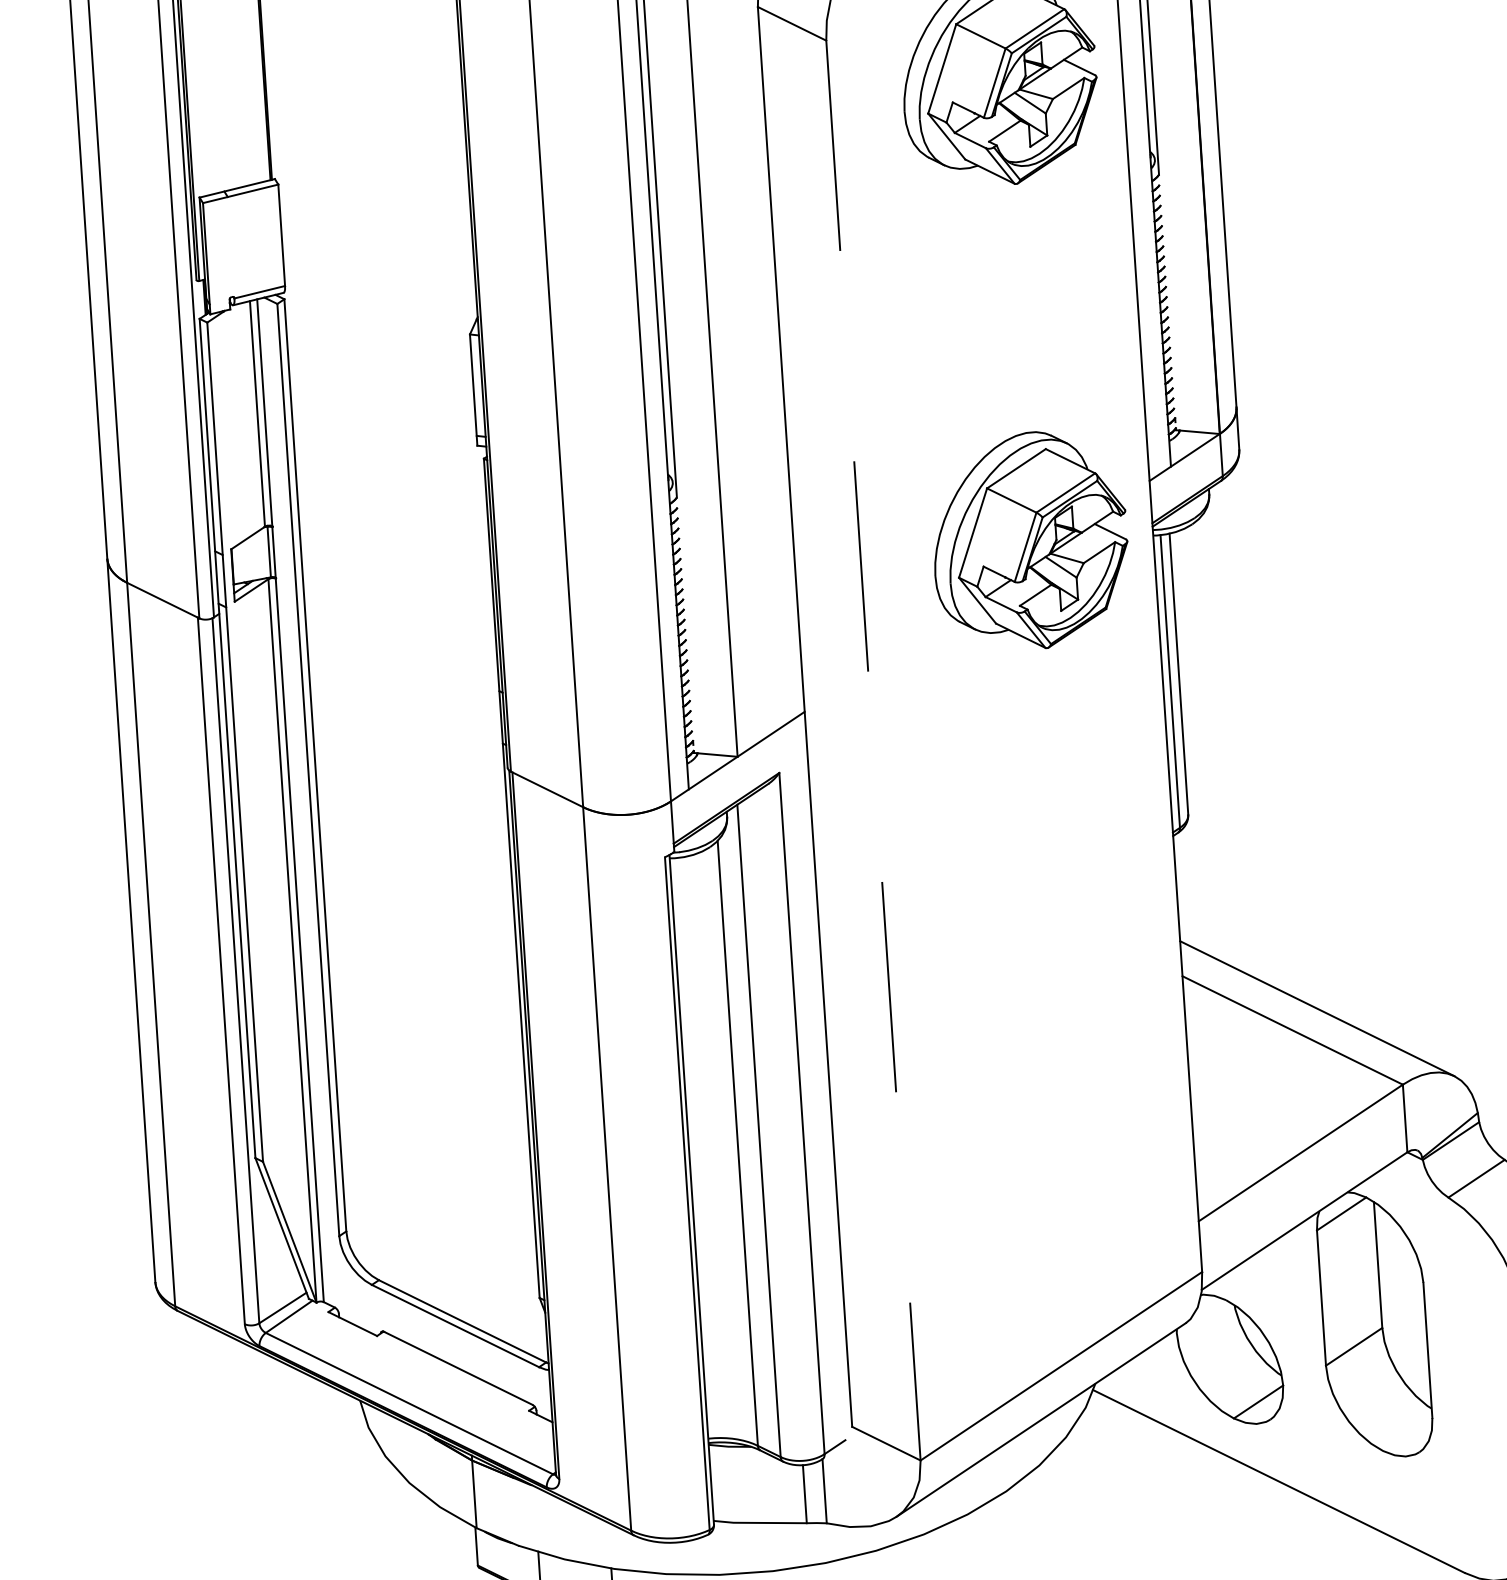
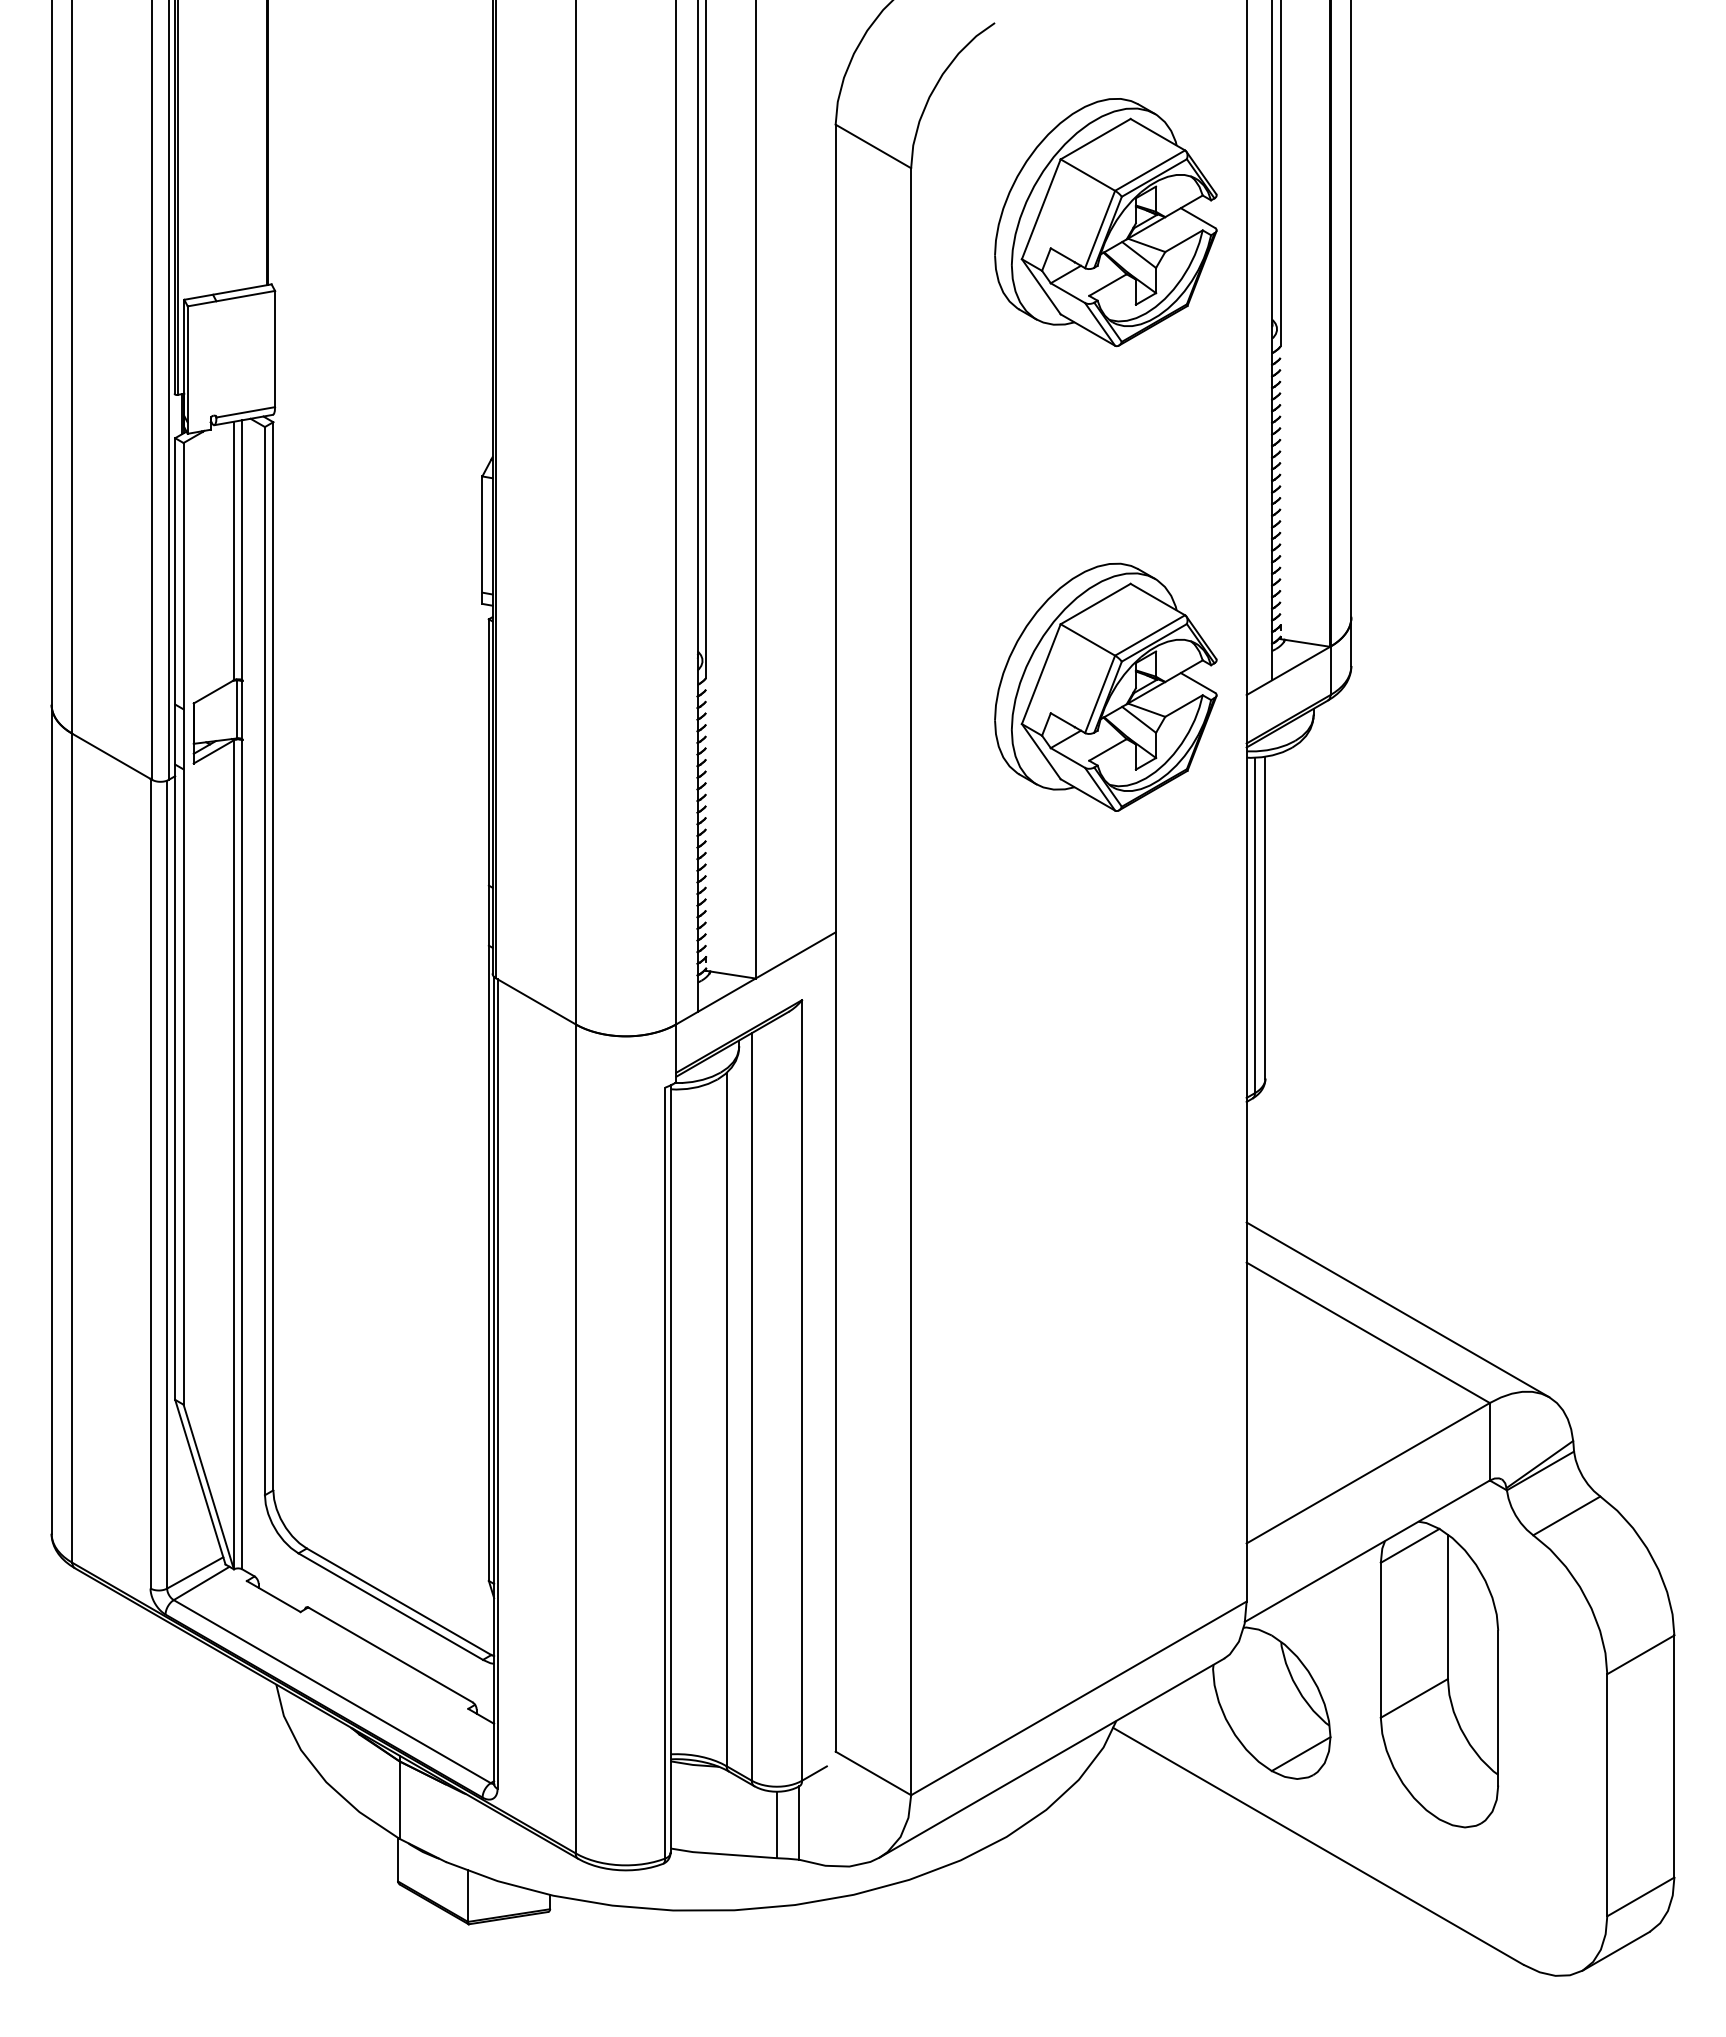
part: (1029, 540) -> (1105, 686), moved
line: (873, 750) -> (911, 981), dashed -> solid

